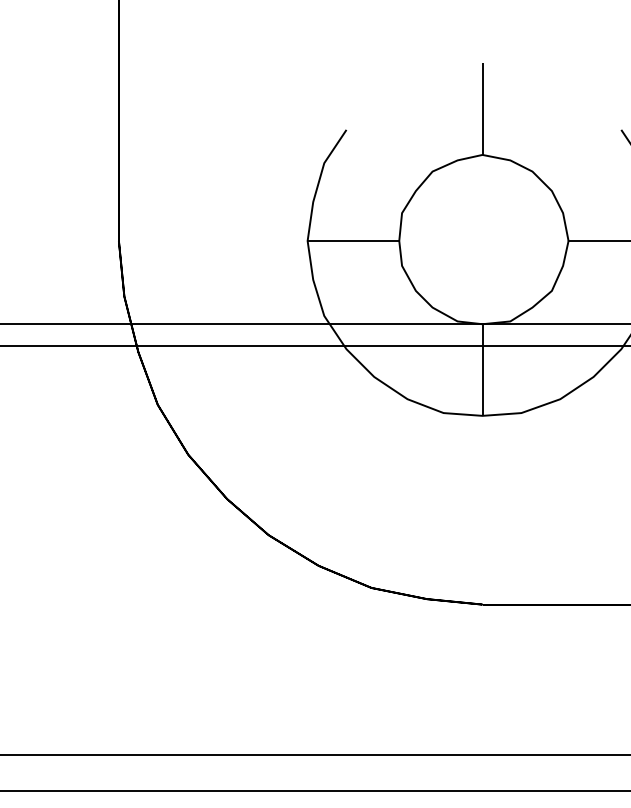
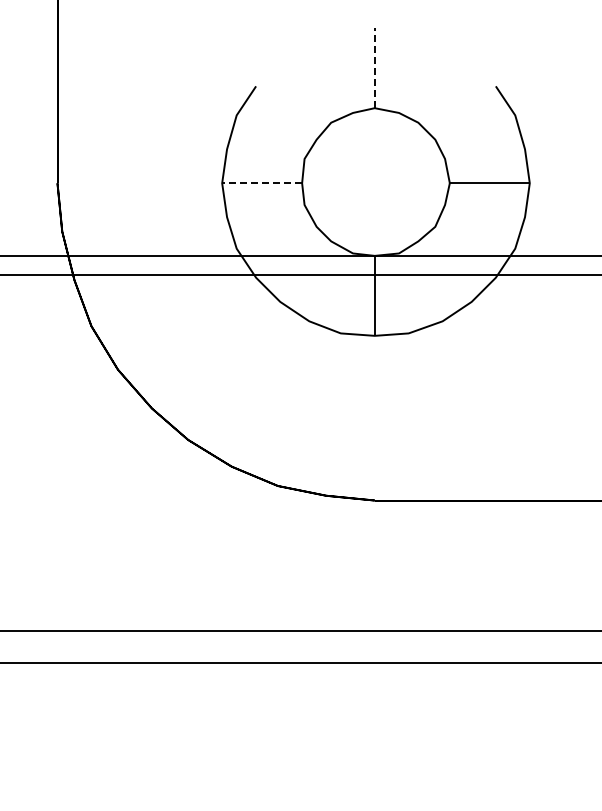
line: (482, 109) -> (374, 68), solid -> dashed
line: (353, 241) -> (262, 183), solid -> dashed

